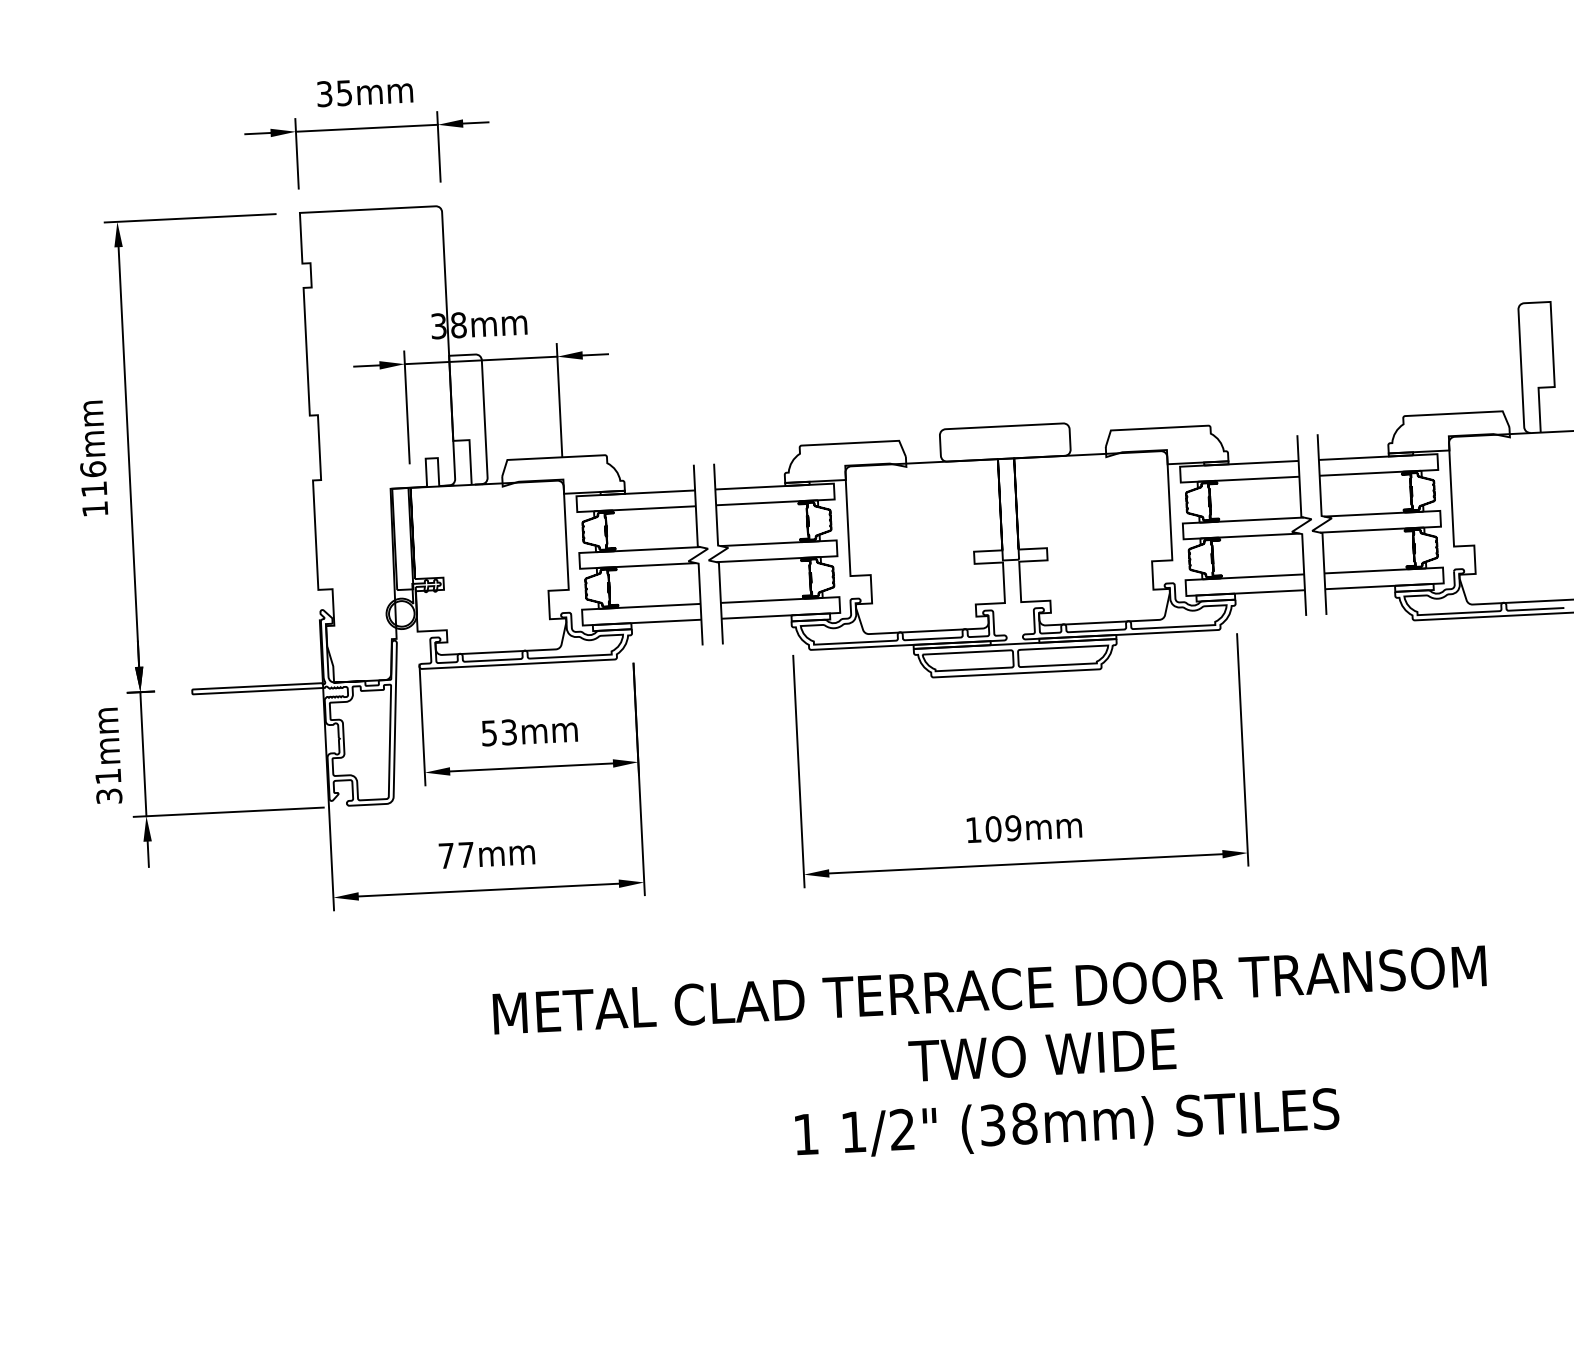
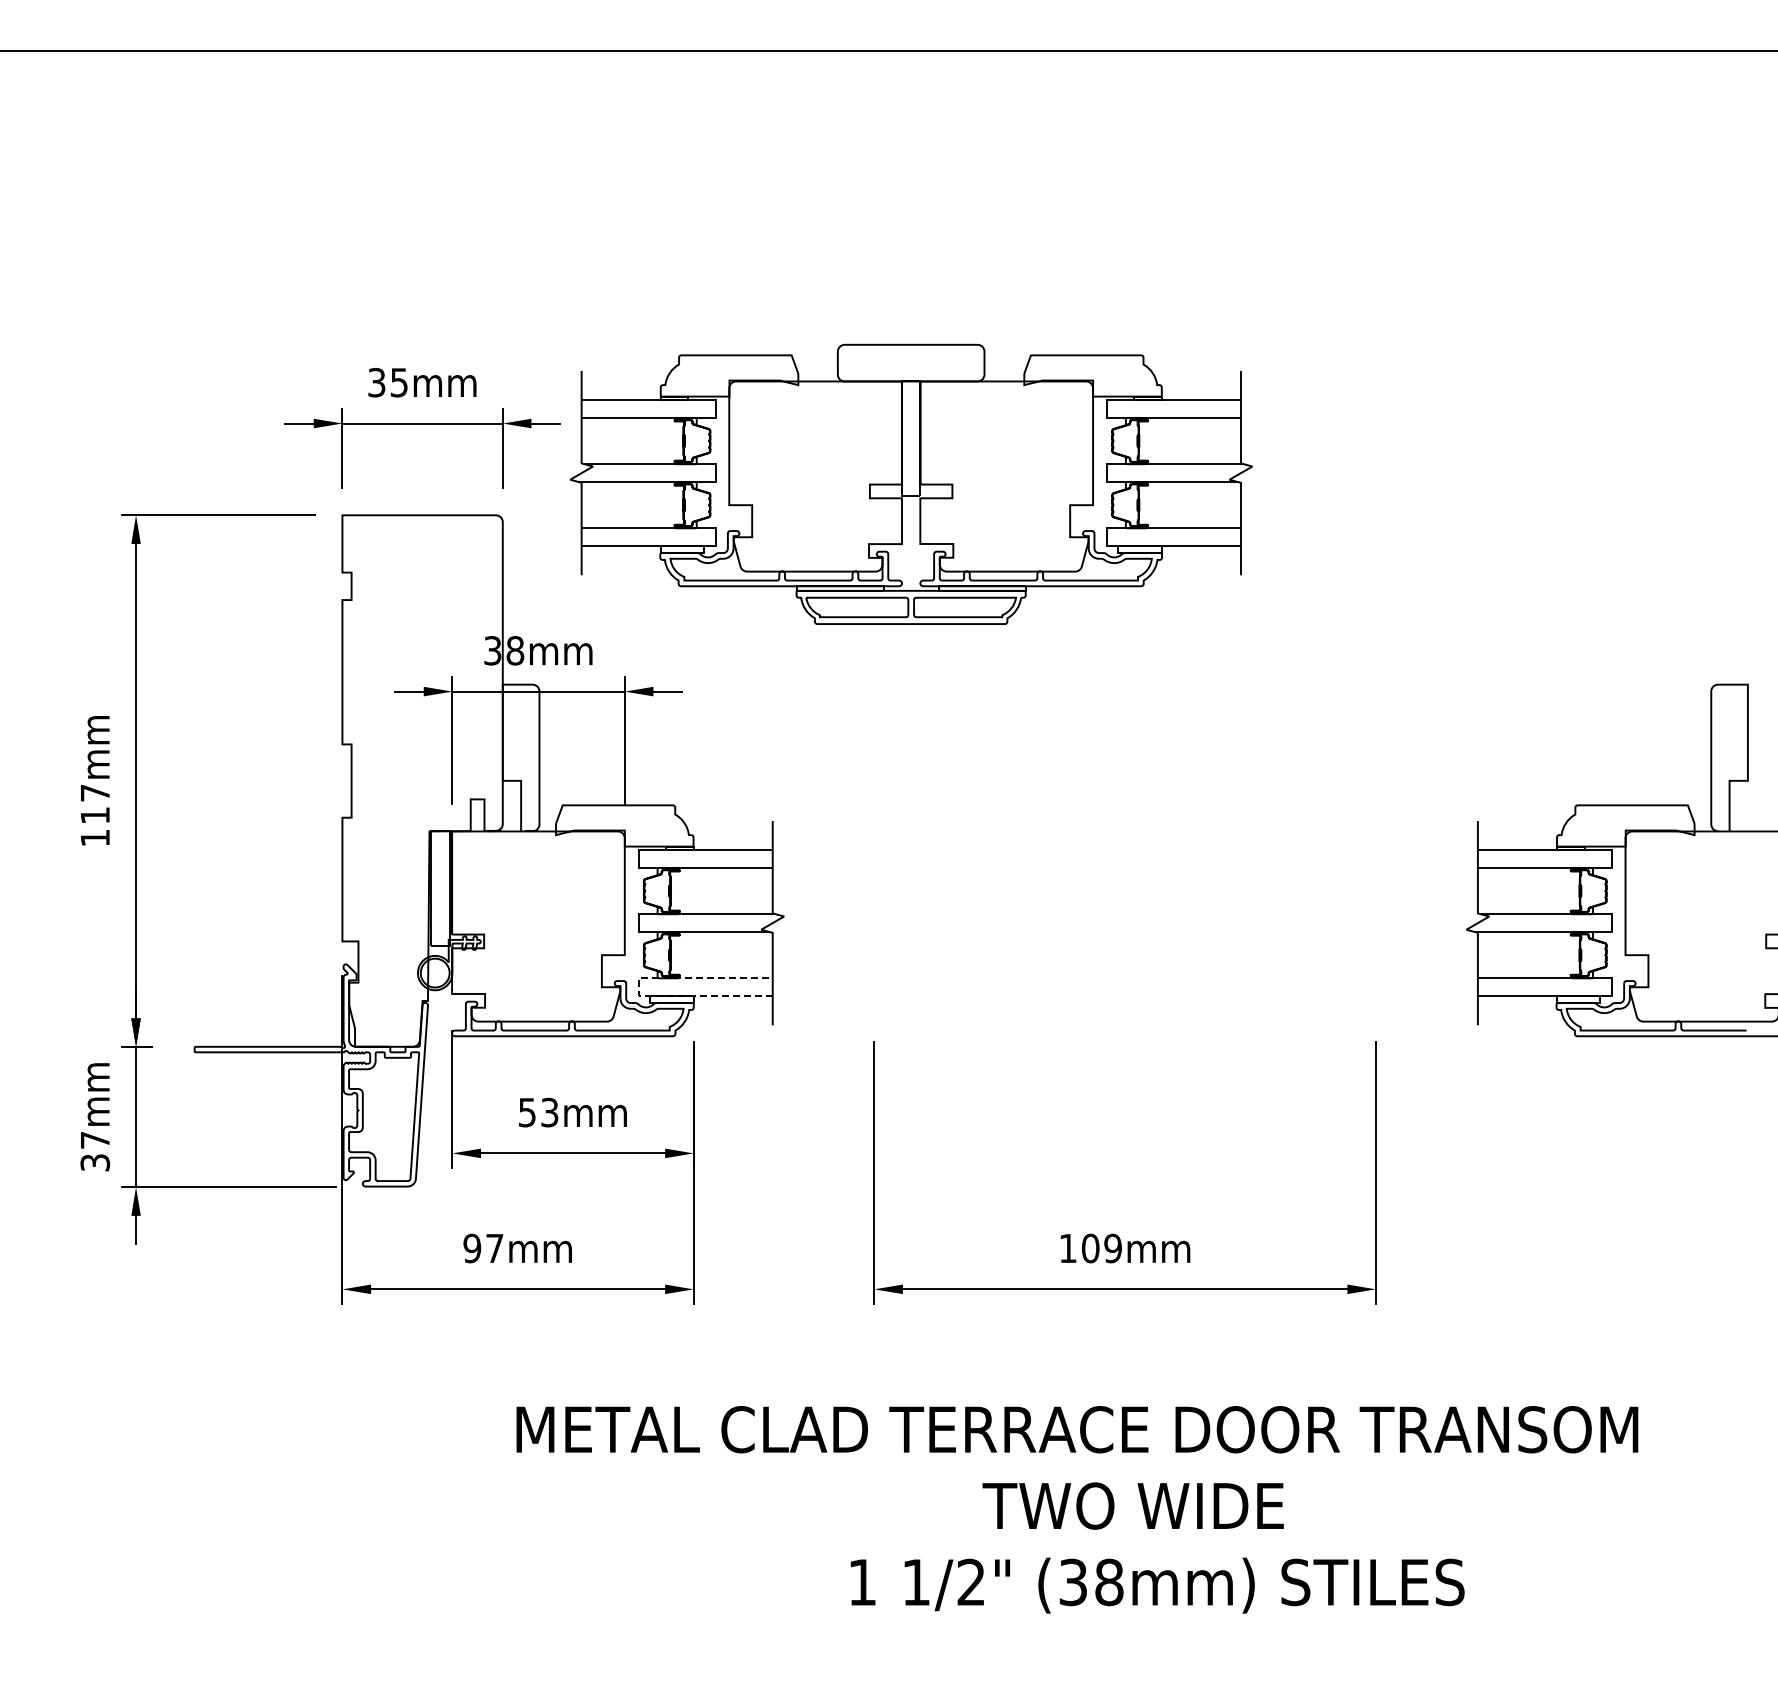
text: (93, 468) -> (95, 792), 116mm -> 117mm
part: (1009, 549) -> (910, 483), moved
line: (582, 617) -> (638, 987), solid -> dashed
text: (108, 776) -> (95, 1140), 31mm -> 37mm
text: (446, 855) -> (472, 1248), 77mm -> 97mm

